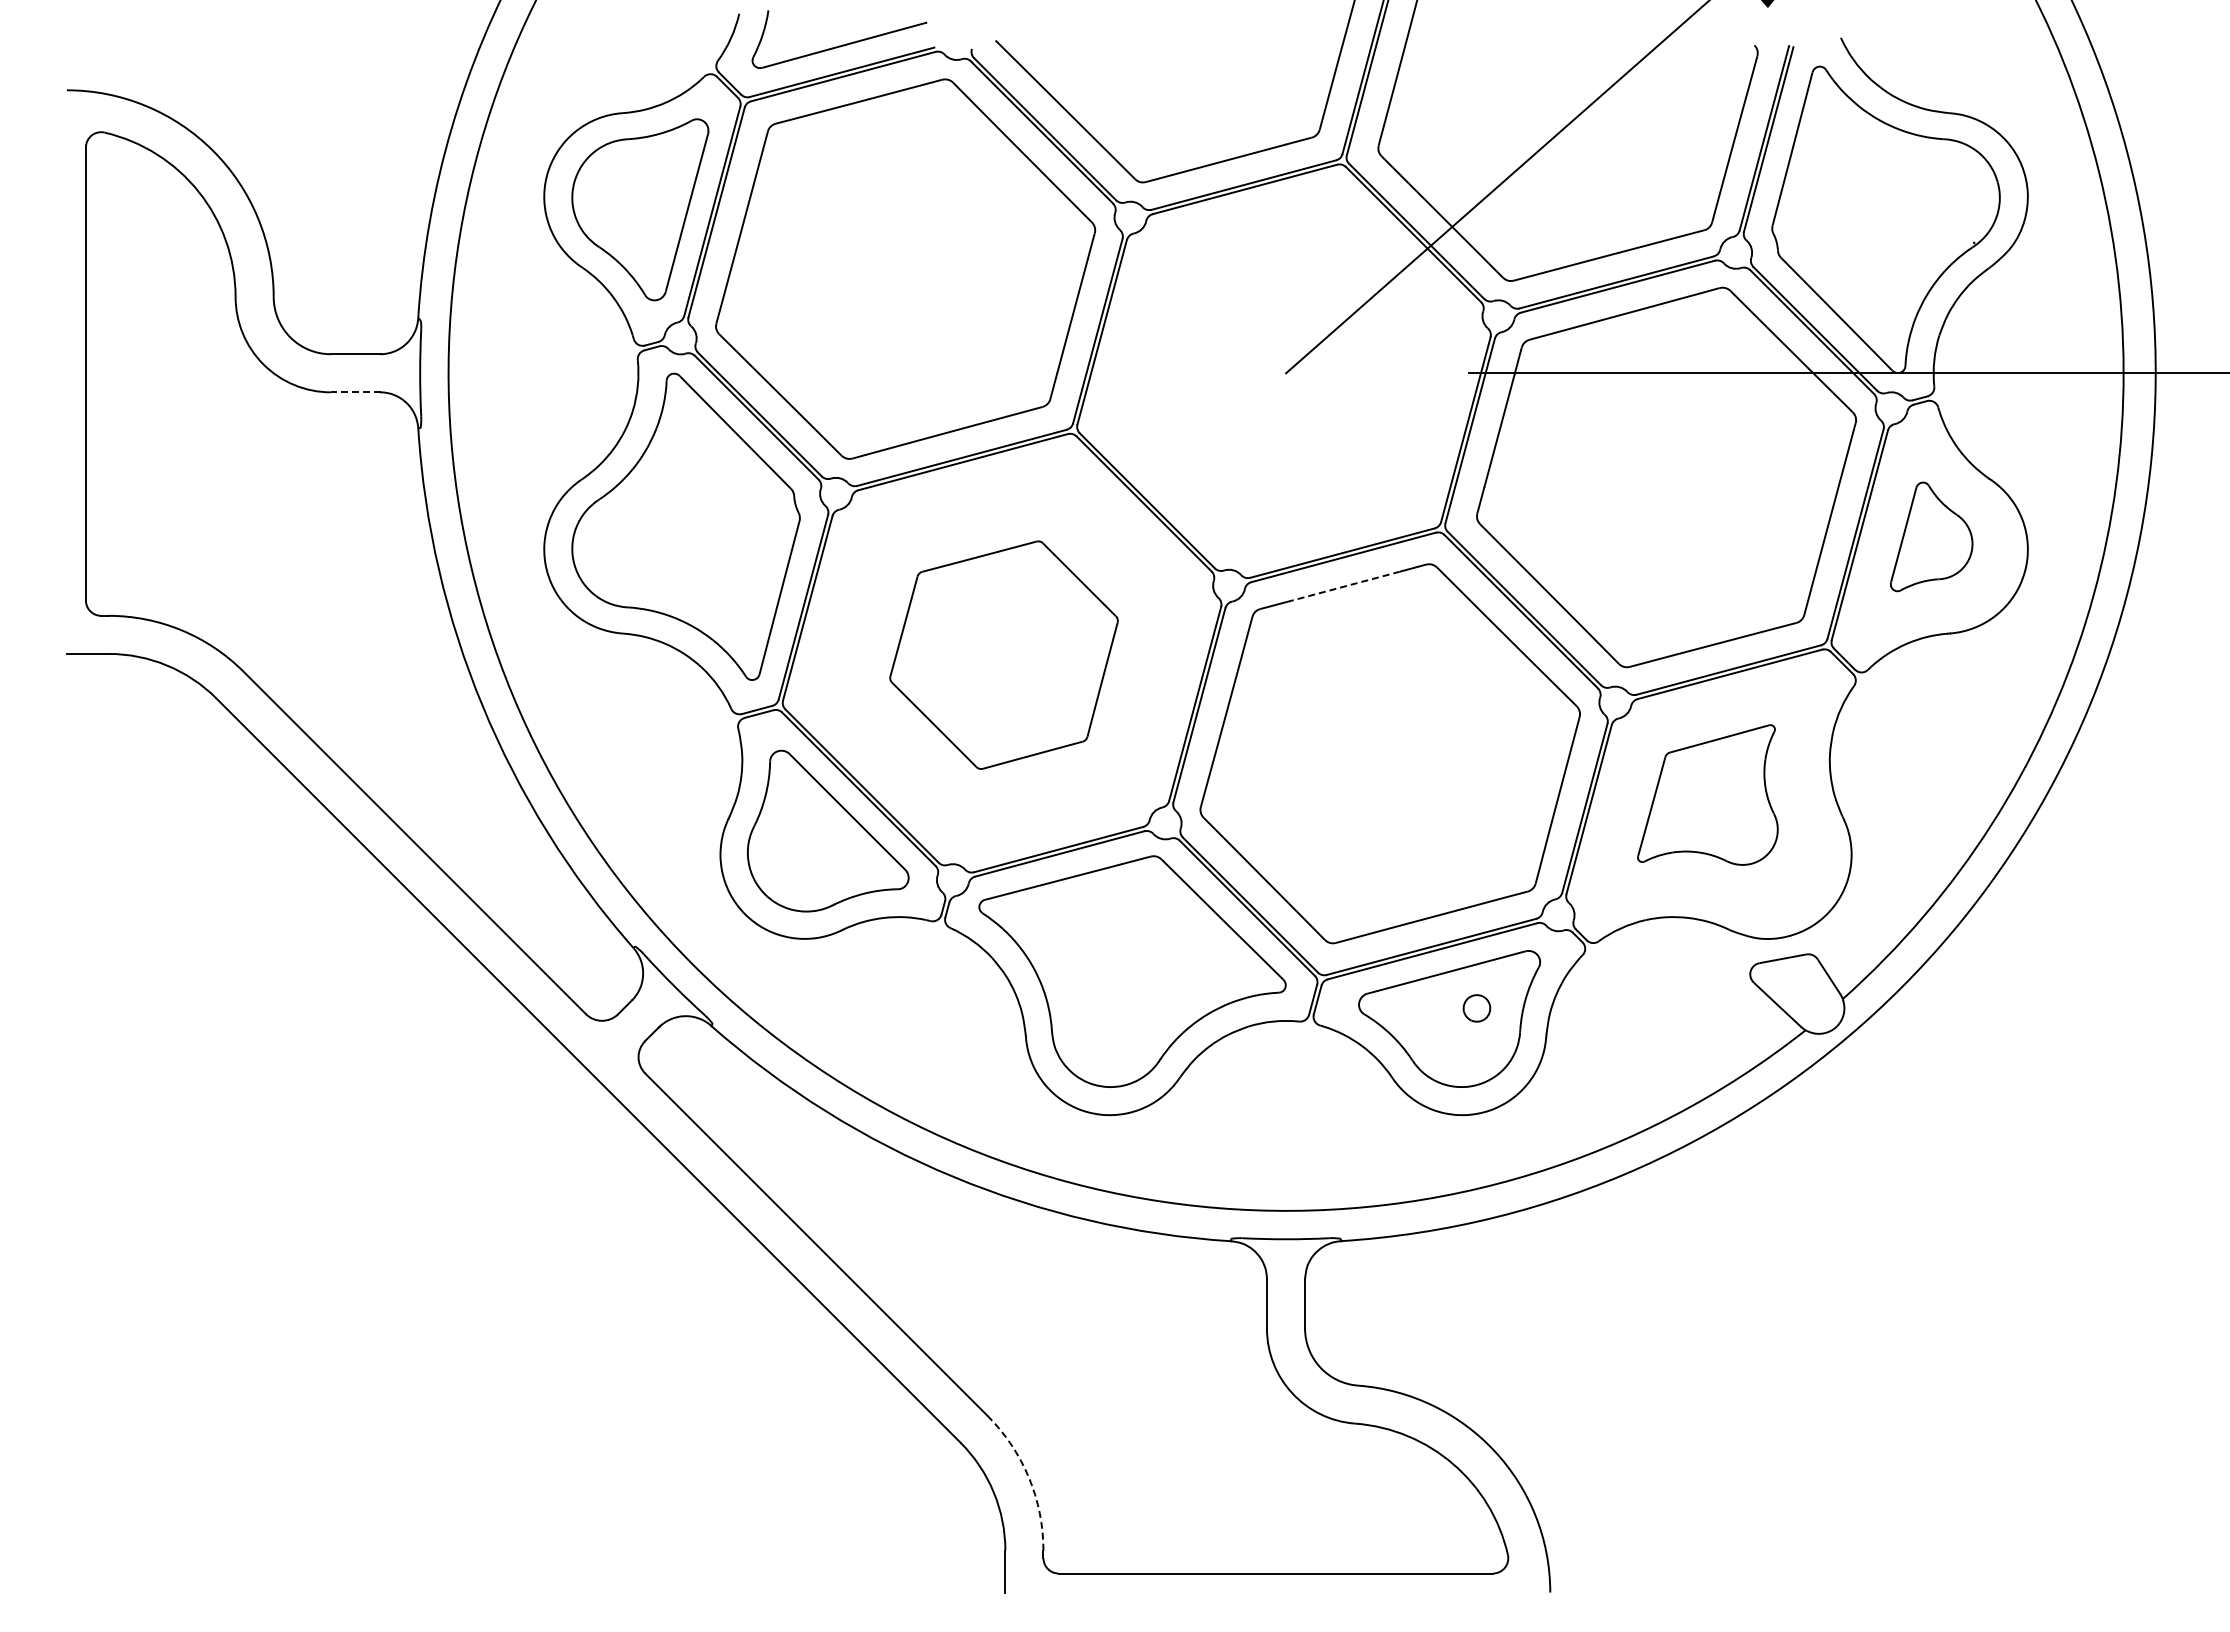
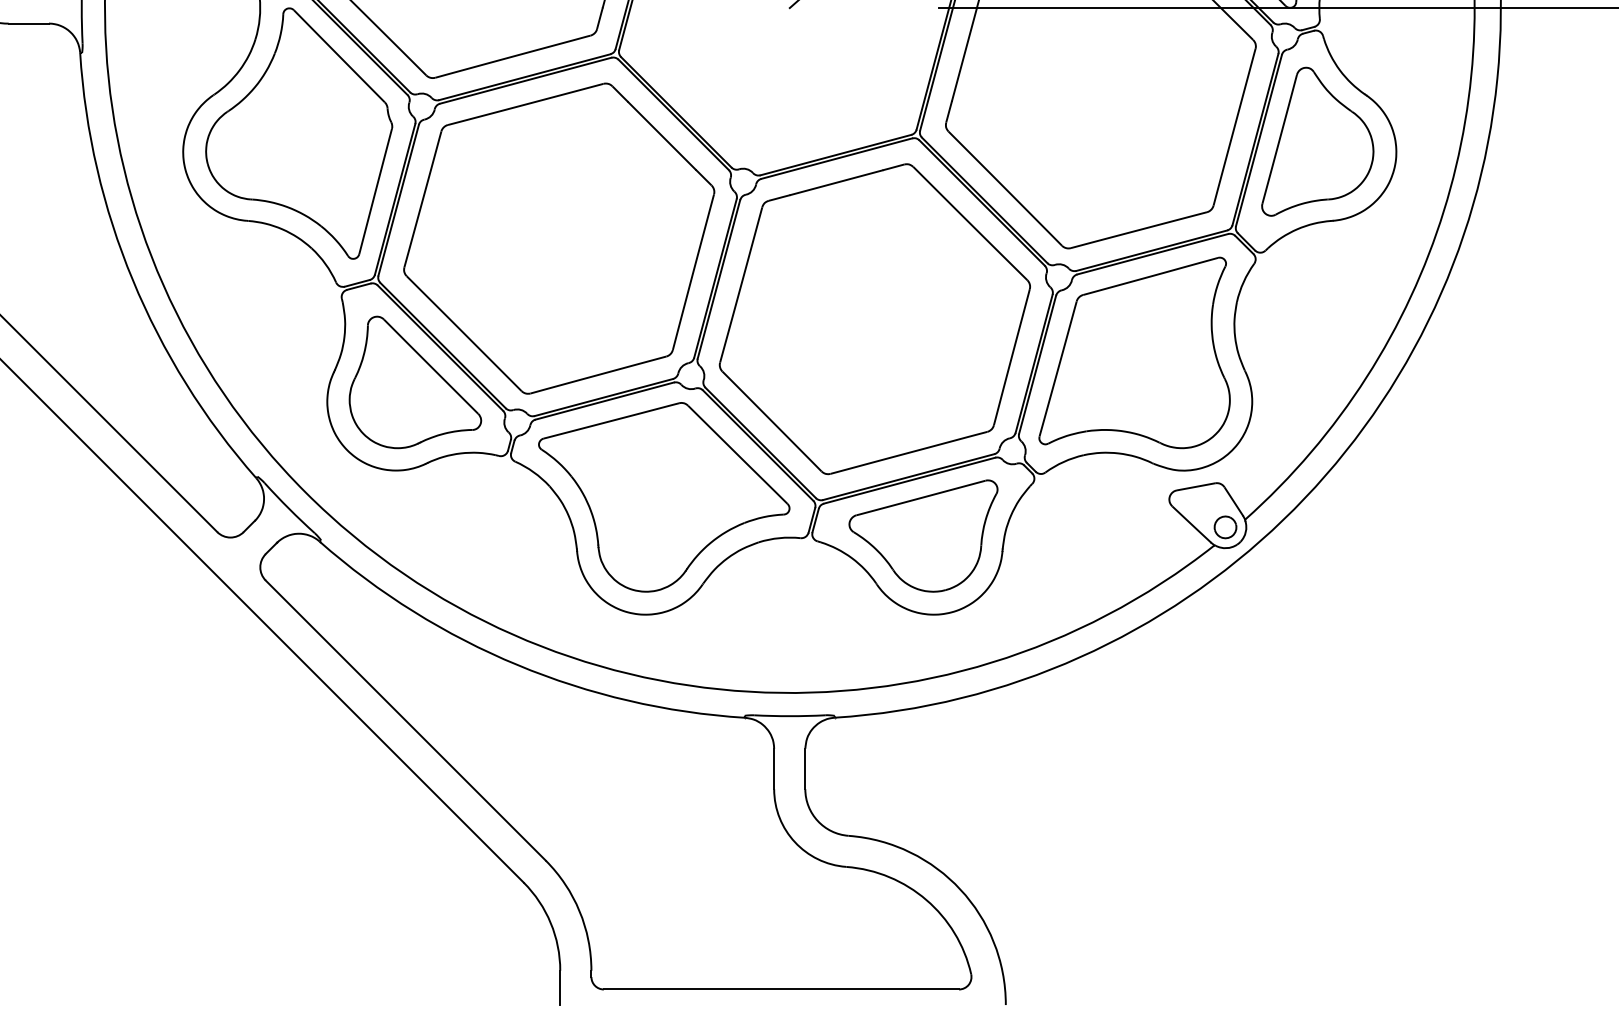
line: (355, 392) -> (28, 23), dashed -> solid
part: (1931, 536) -> (1317, 141), size x1.67
line: (1343, 586) -> (836, 182), dashed -> solid
part: (1003, 654) -> (558, 238), size x1.67
part: (1707, 794) -> (1134, 352), size x1.67
part: (1476, 1008) -> (1225, 527), moved
arc: (1028, 1477) -> (579, 910), dashed -> solid

